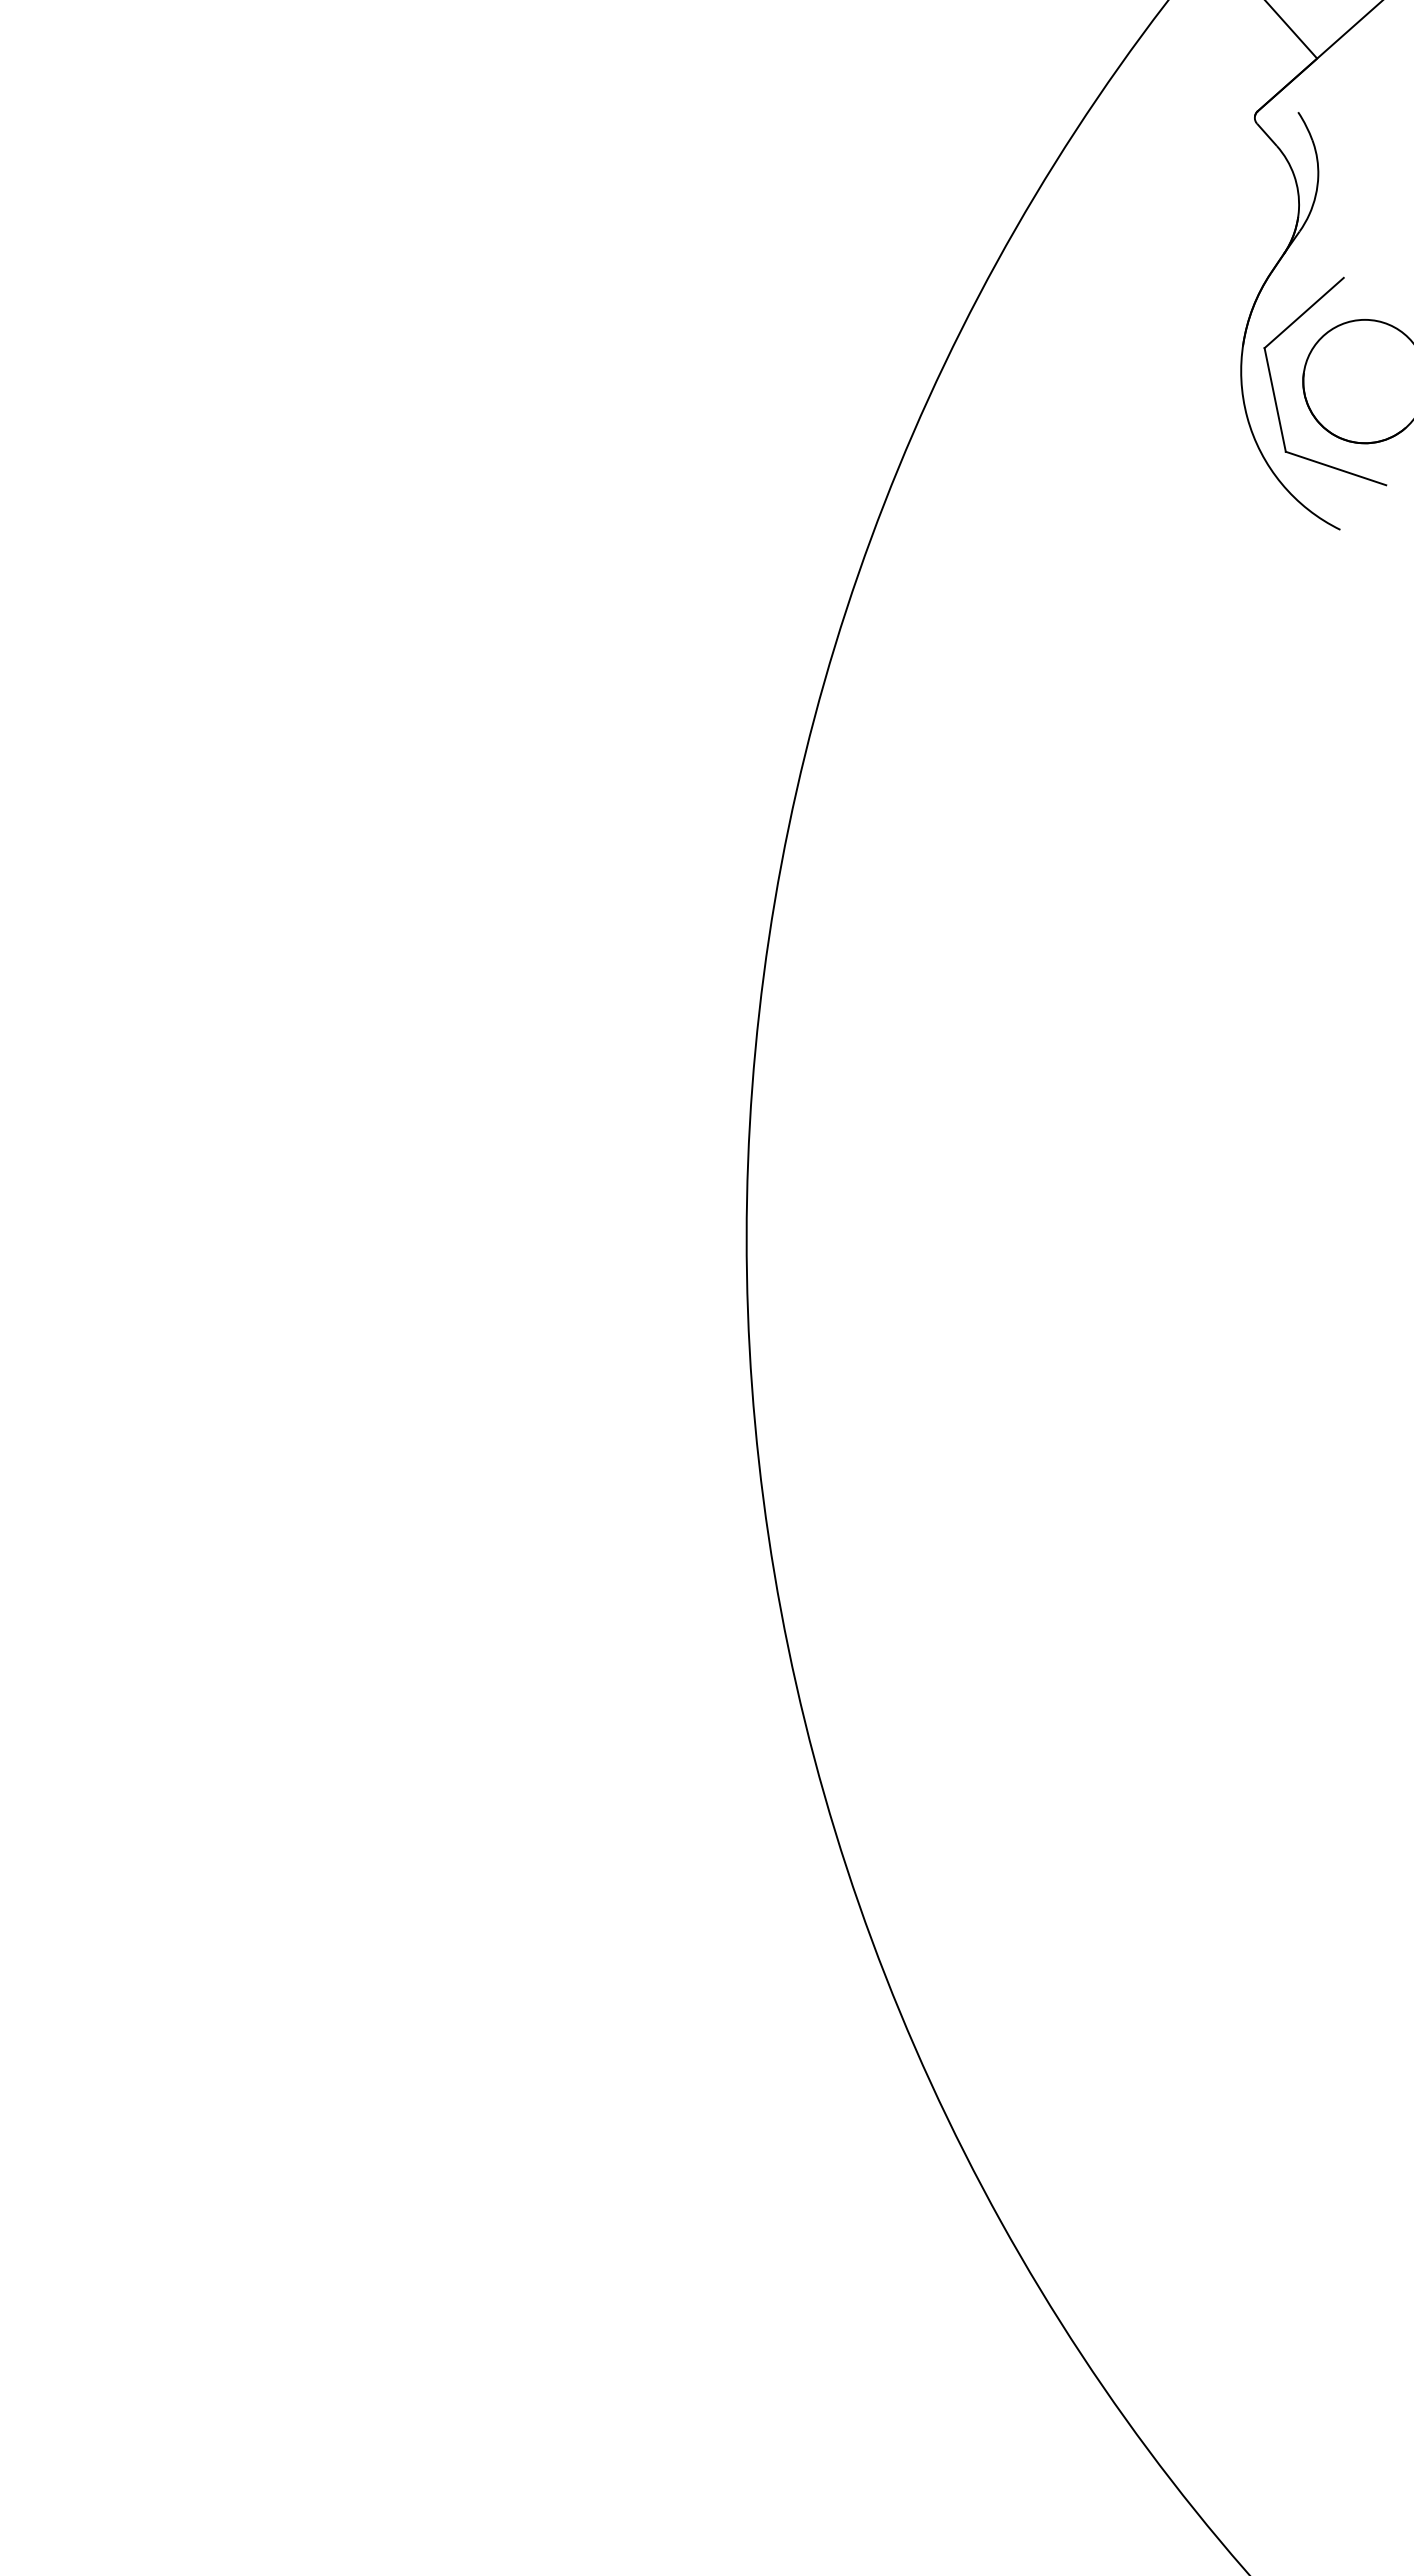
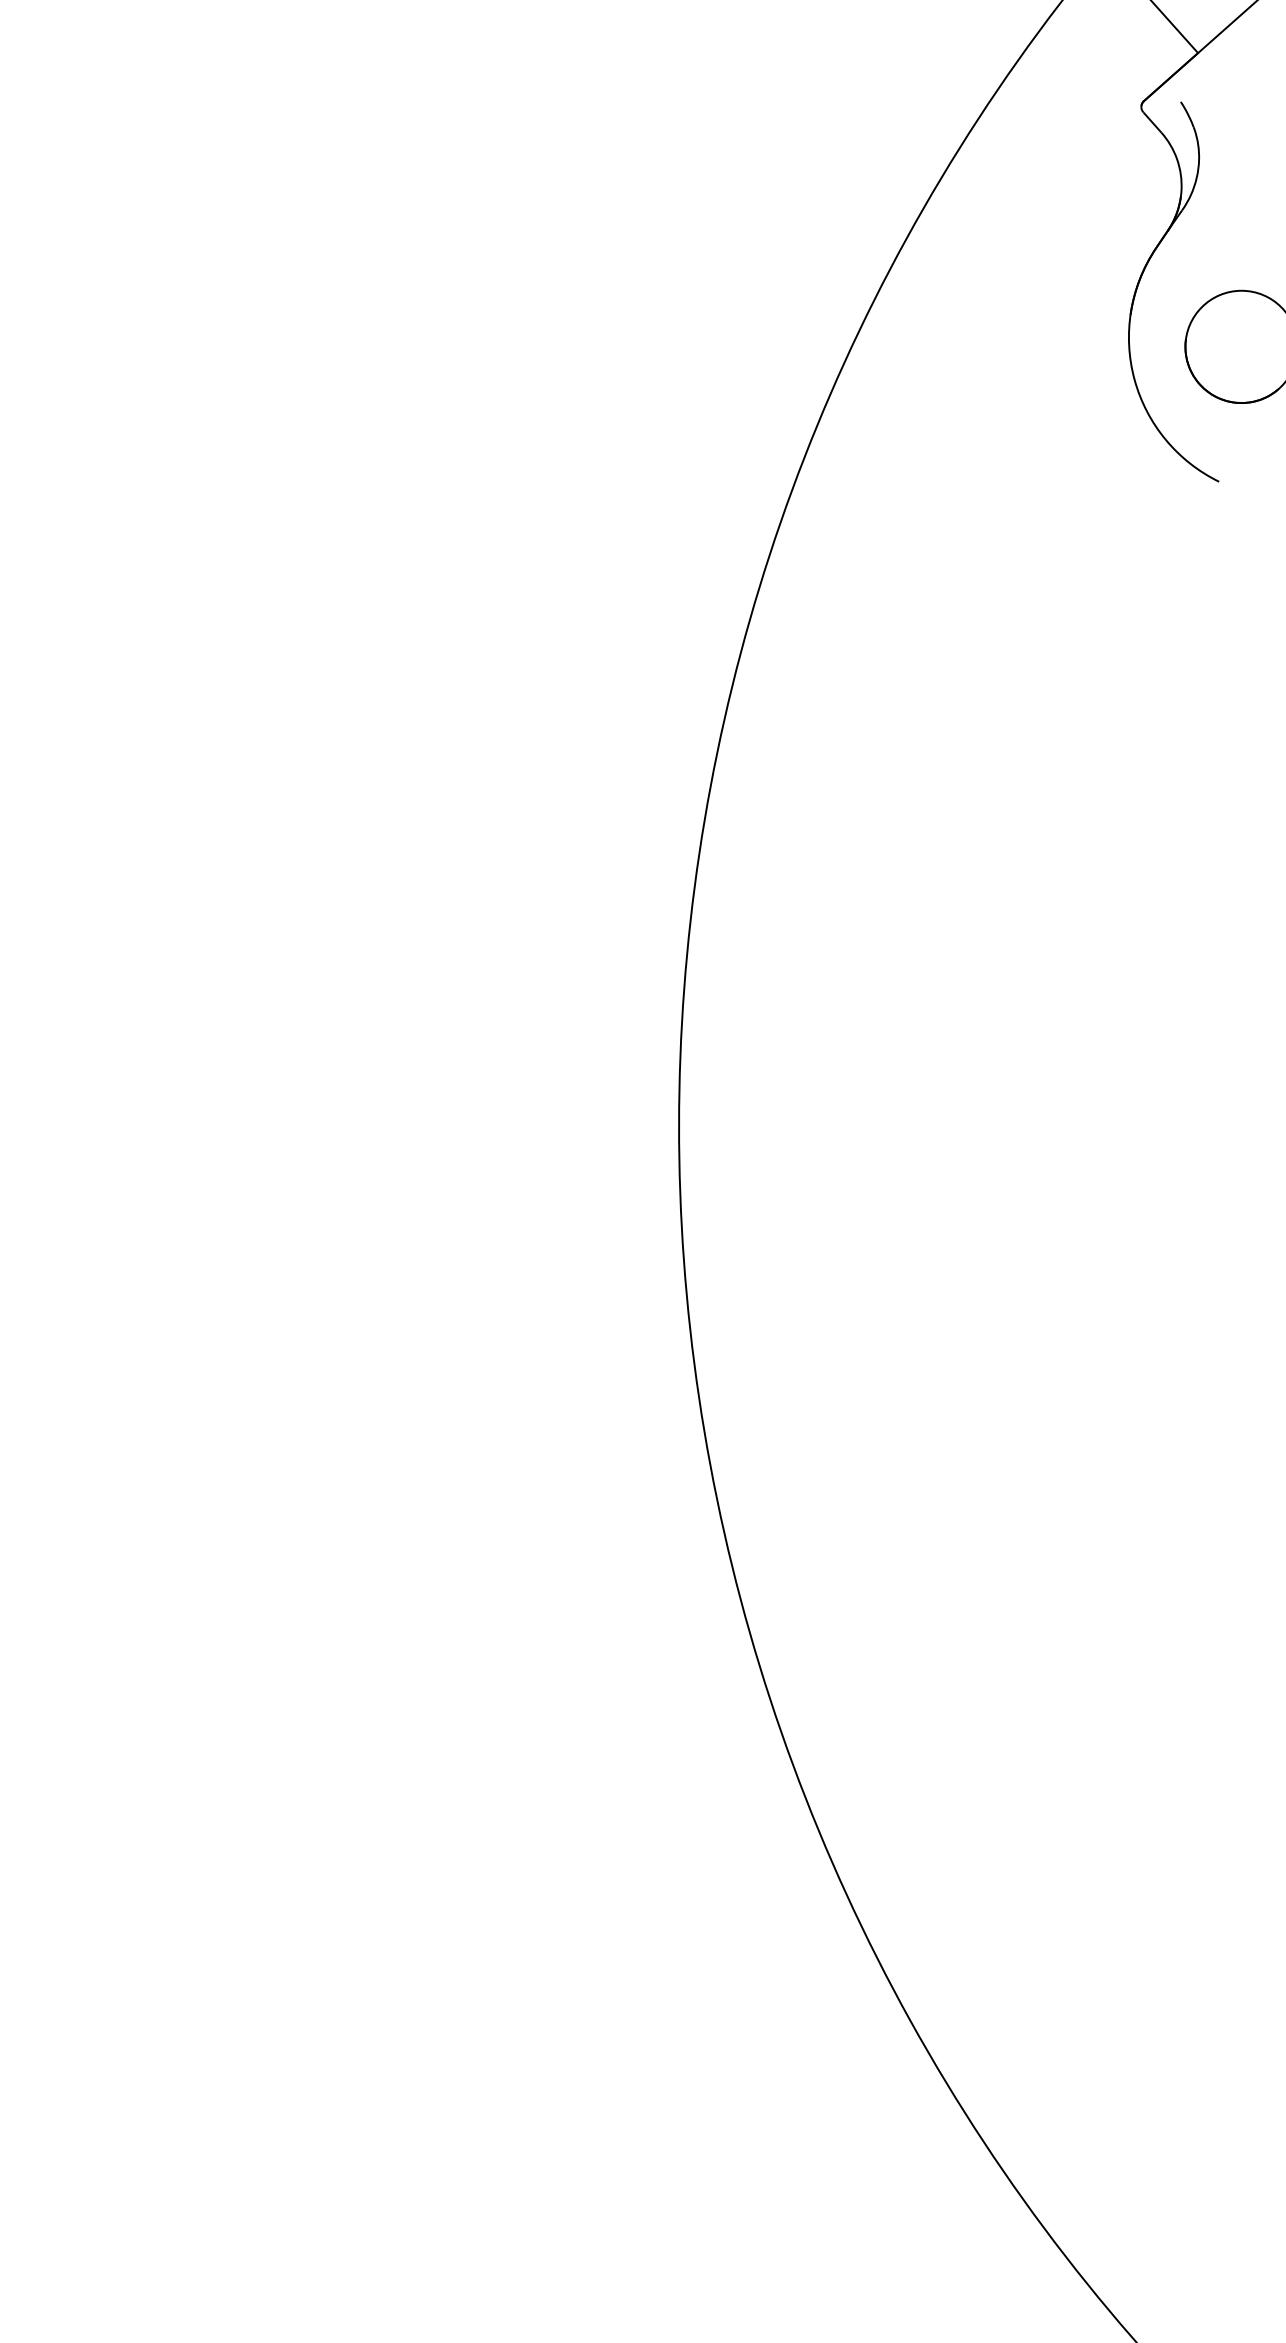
part: (1274, 390) -> (1159, 355), removed

